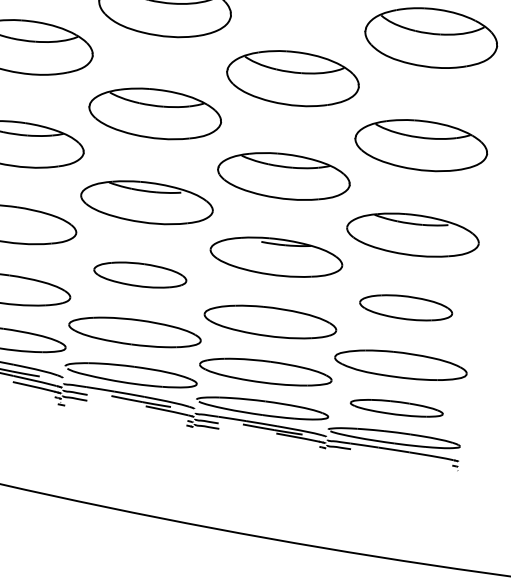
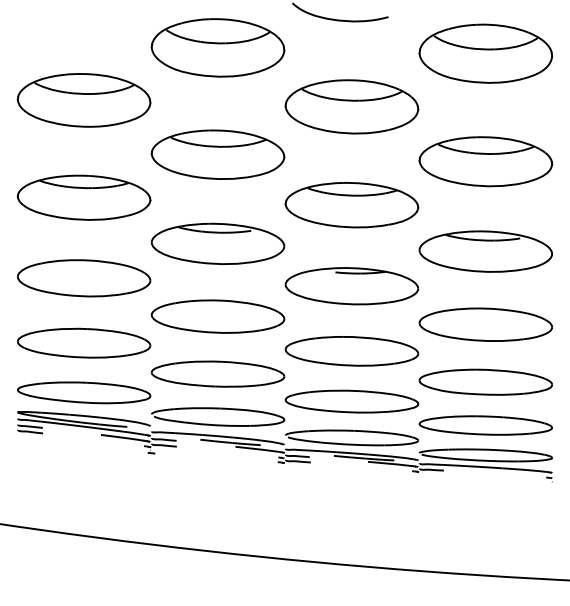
part: (139, 274) -> (217, 316), size x1.43
part: (405, 307) -> (485, 324), size x1.43
part: (396, 408) -> (485, 425), size x1.43

